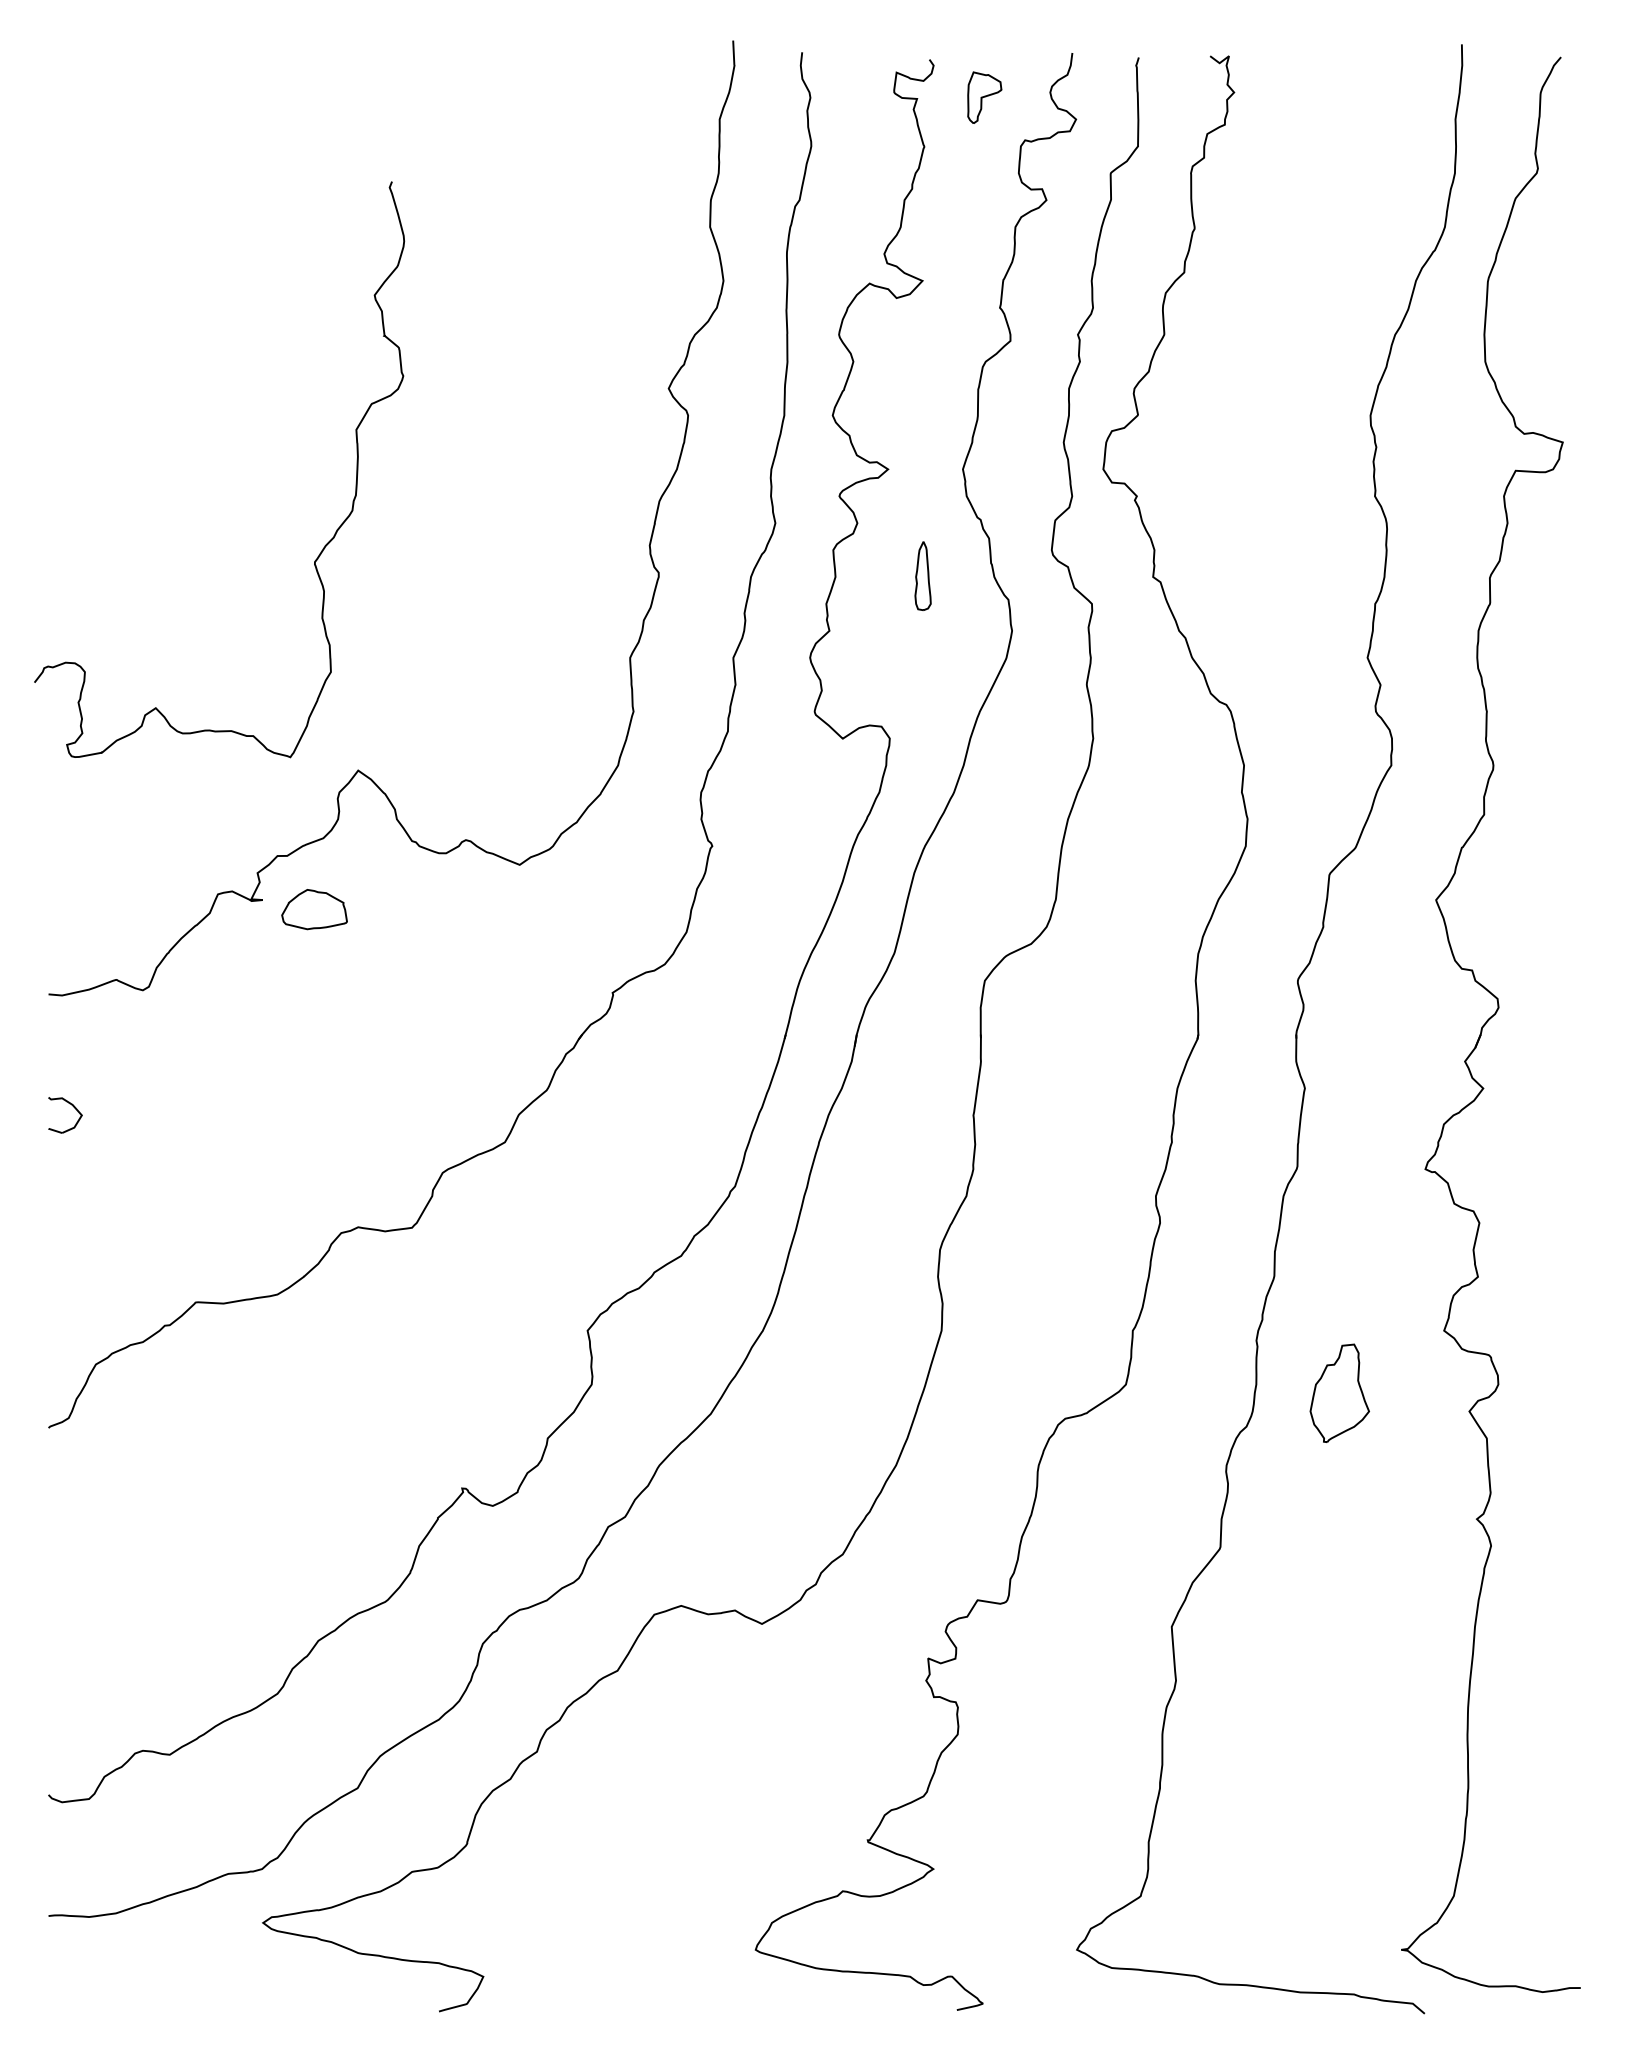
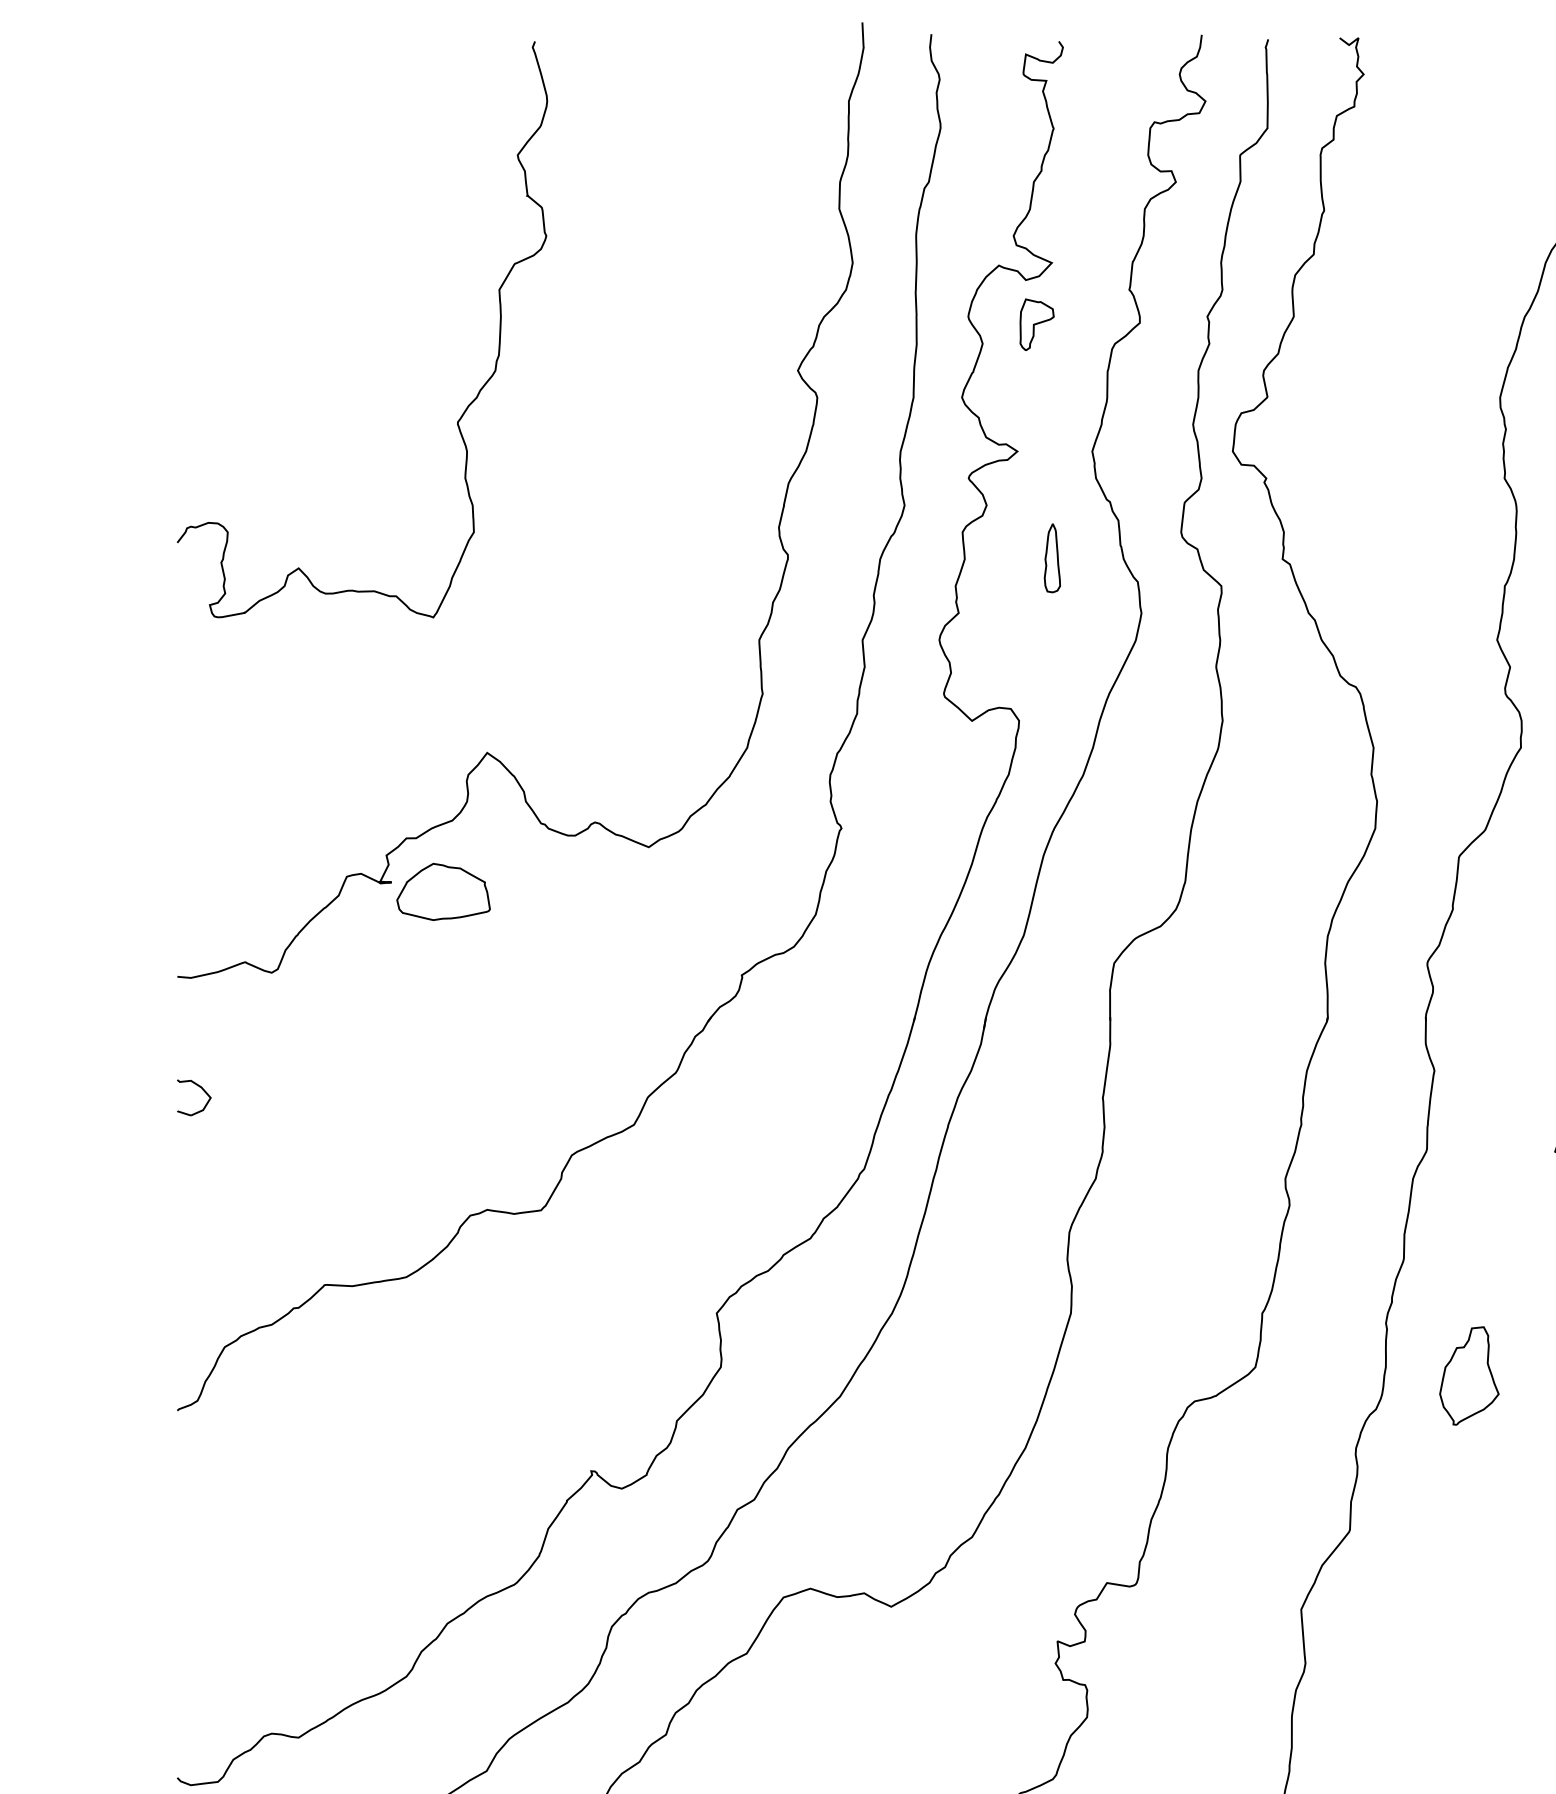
part: (984, 97) -> (1036, 324), moved
curve: (324, 545) -> (467, 405), moved
part: (314, 909) -> (443, 891), size x1.43

